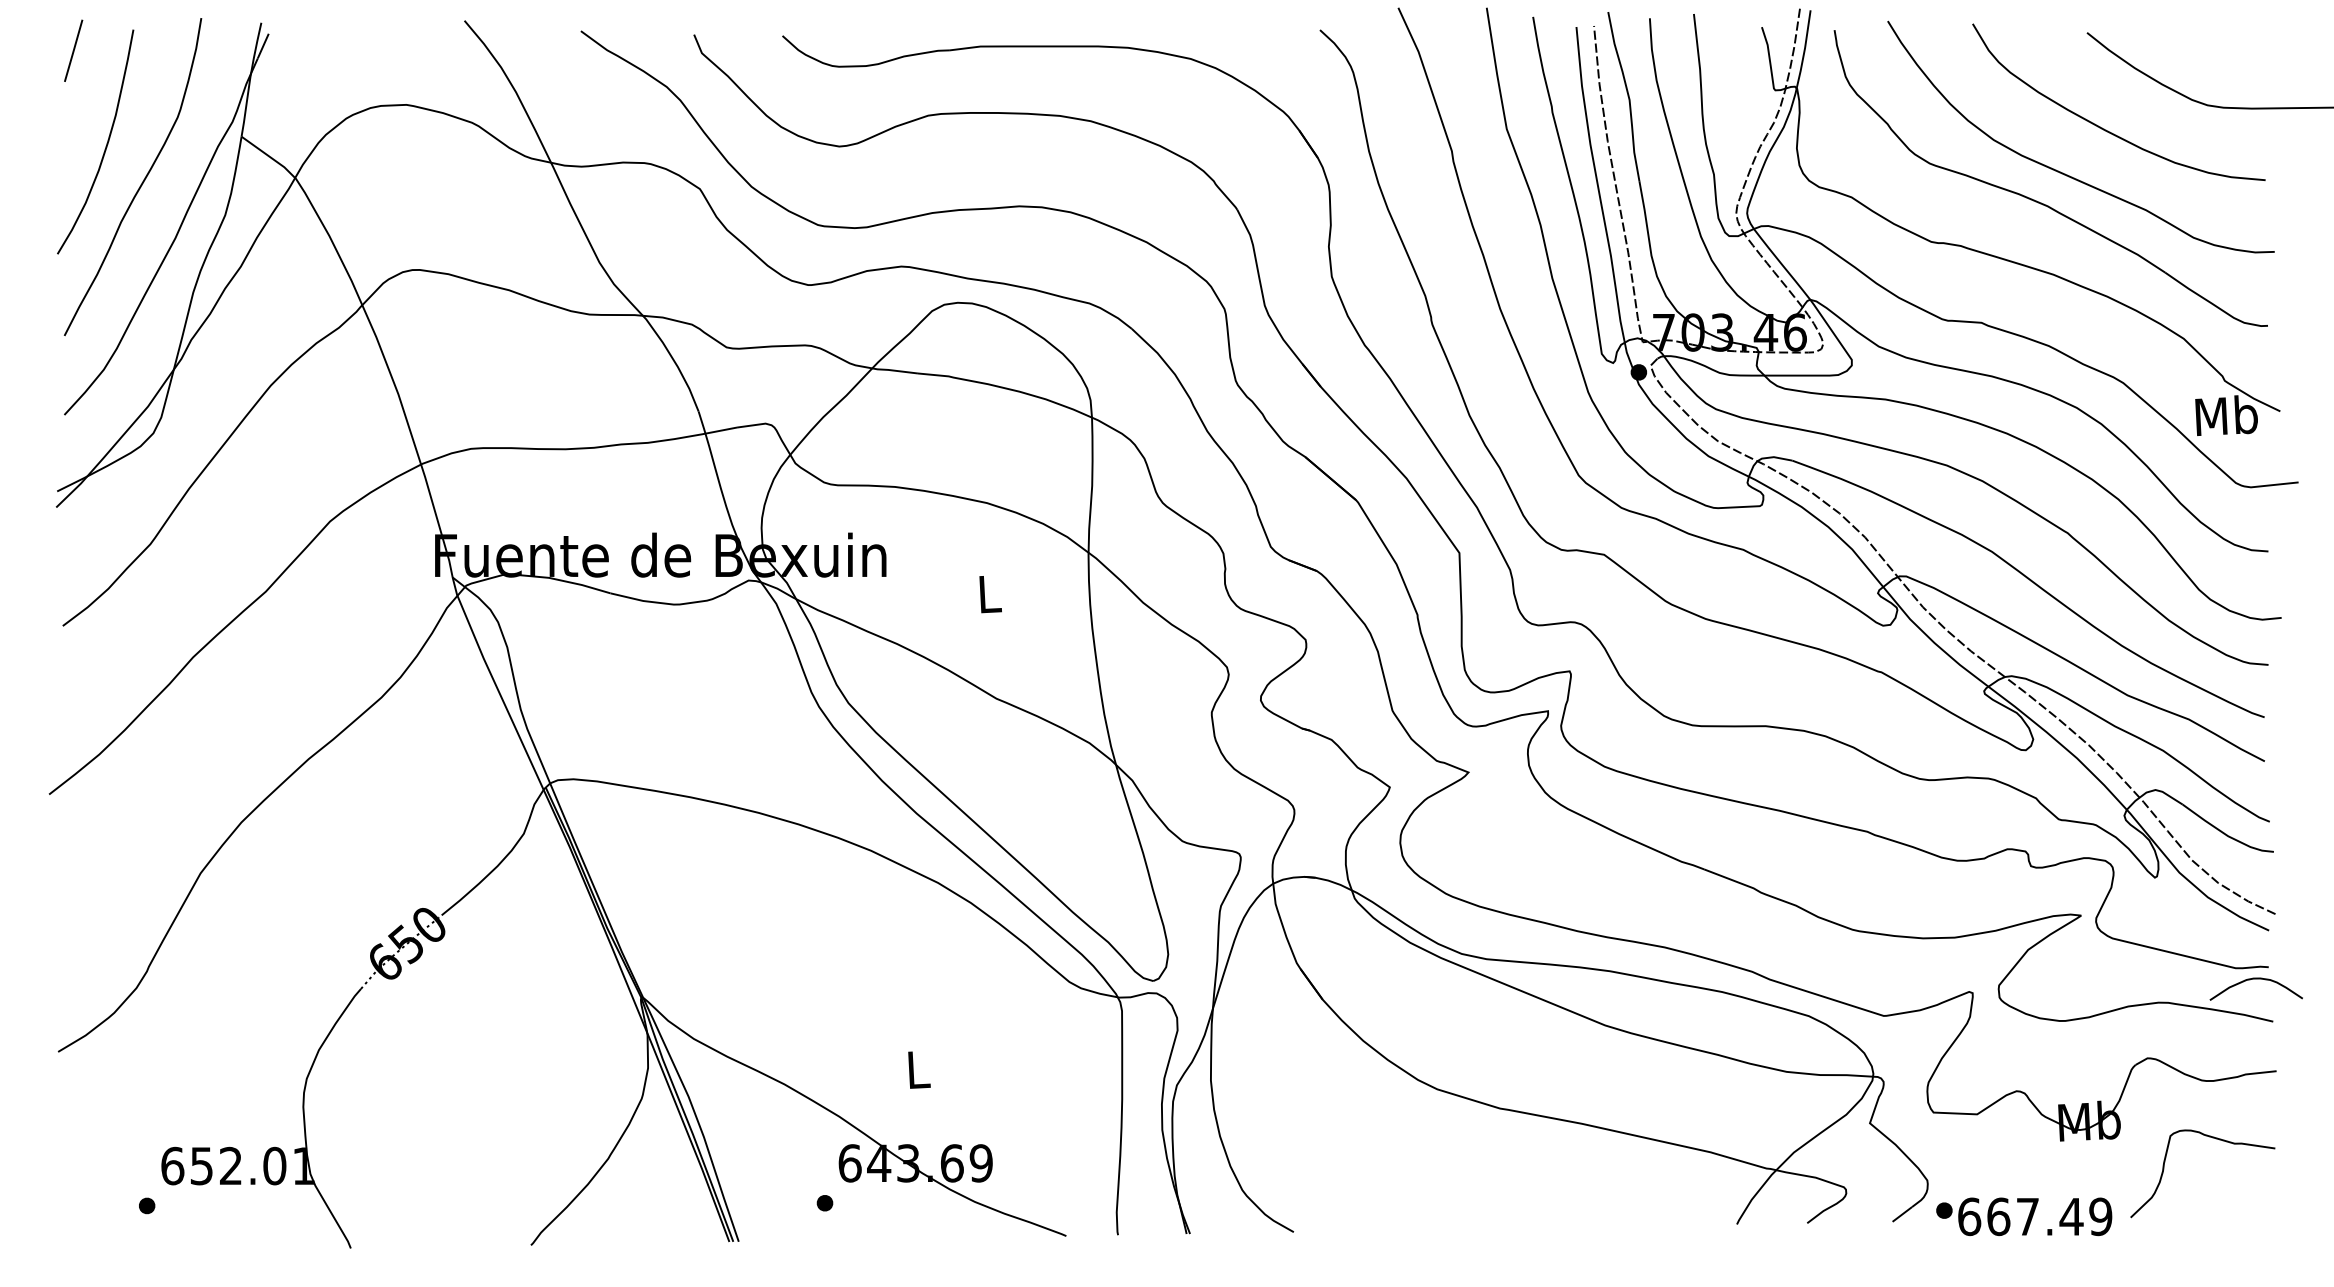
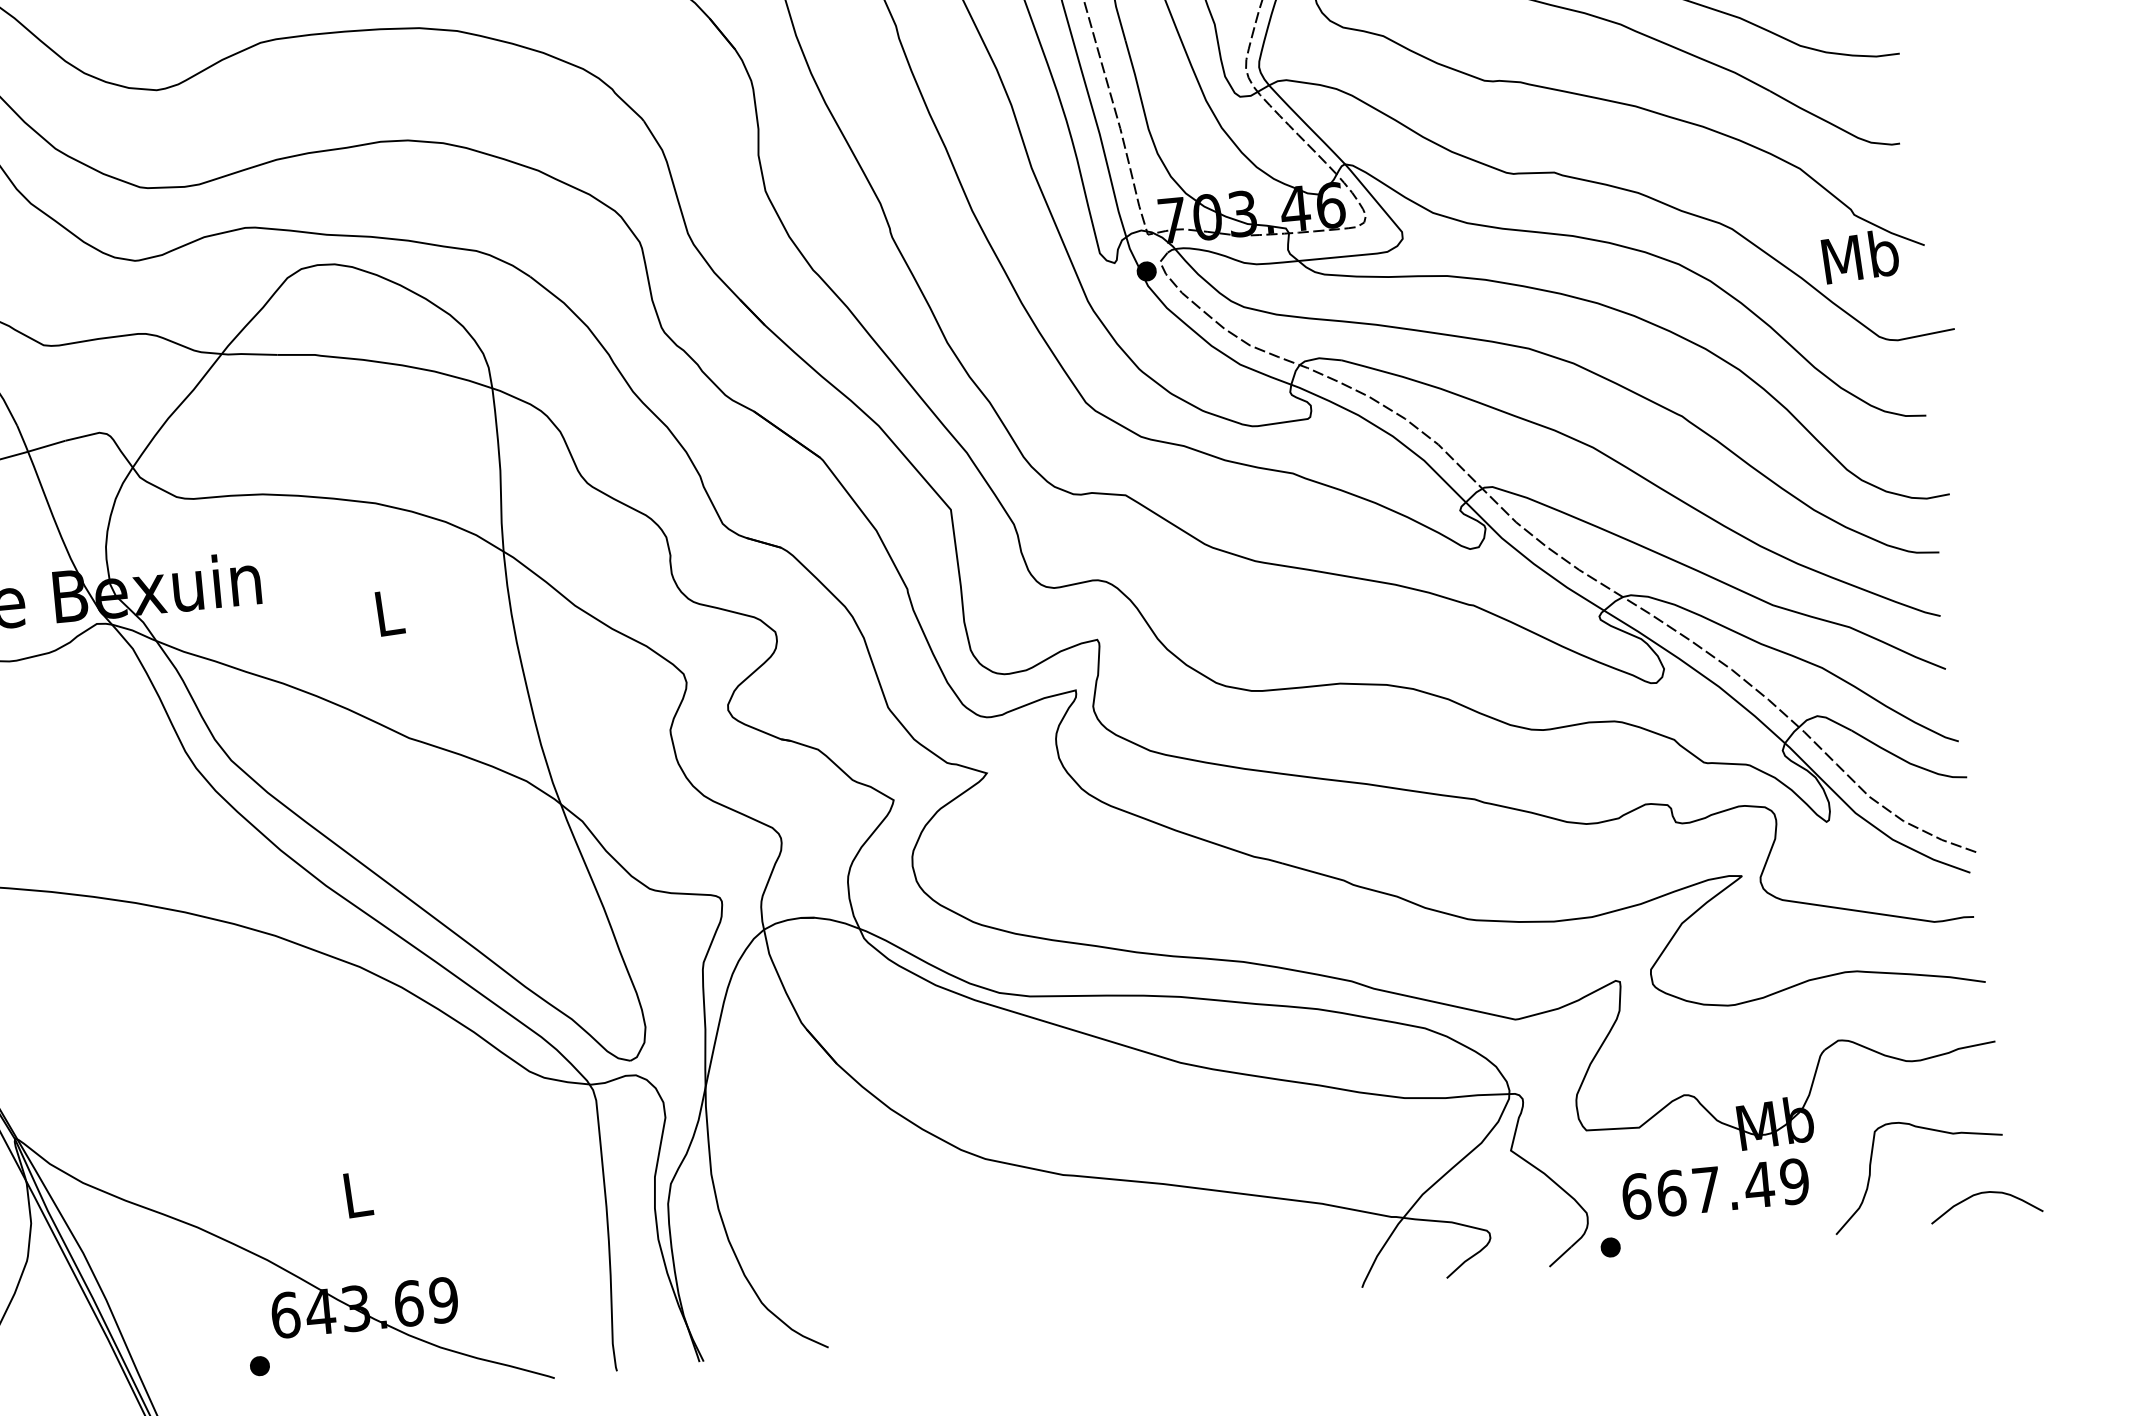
curve: (2255, 979) -> (1984, 1193), moved
text: (2035, 1216) -> (1715, 1188), moved

